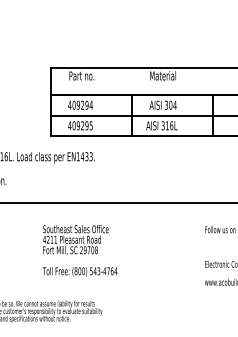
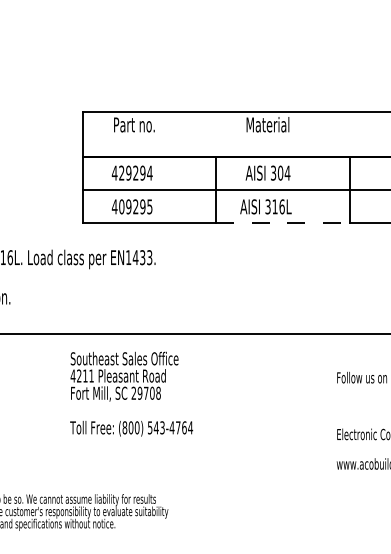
text: (73, 104) -> (120, 171), 409294 -> 429294
line: (172, 135) -> (283, 222), solid -> dashed
text: (79, 250) -> (130, 393), moved

